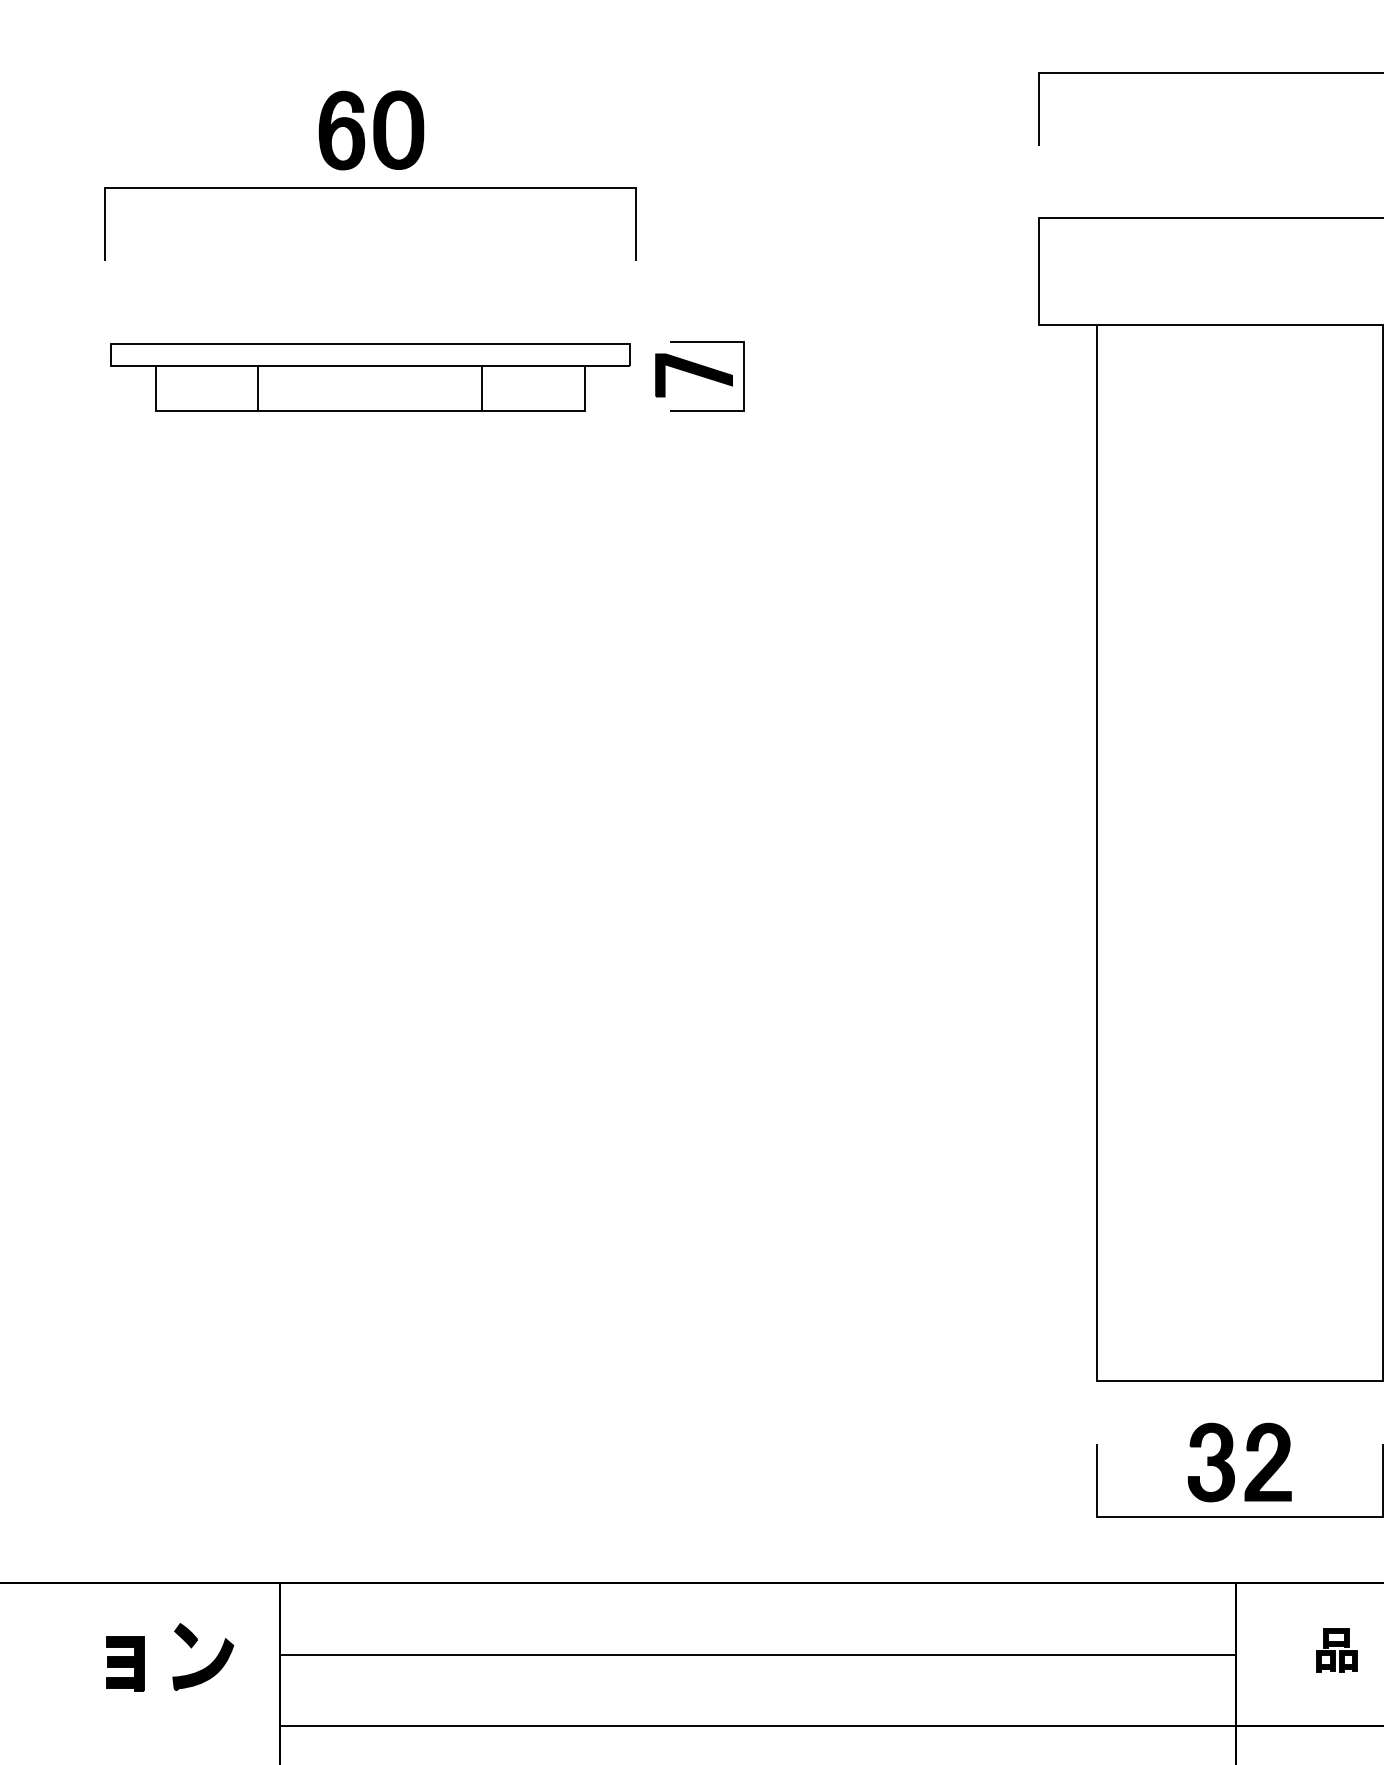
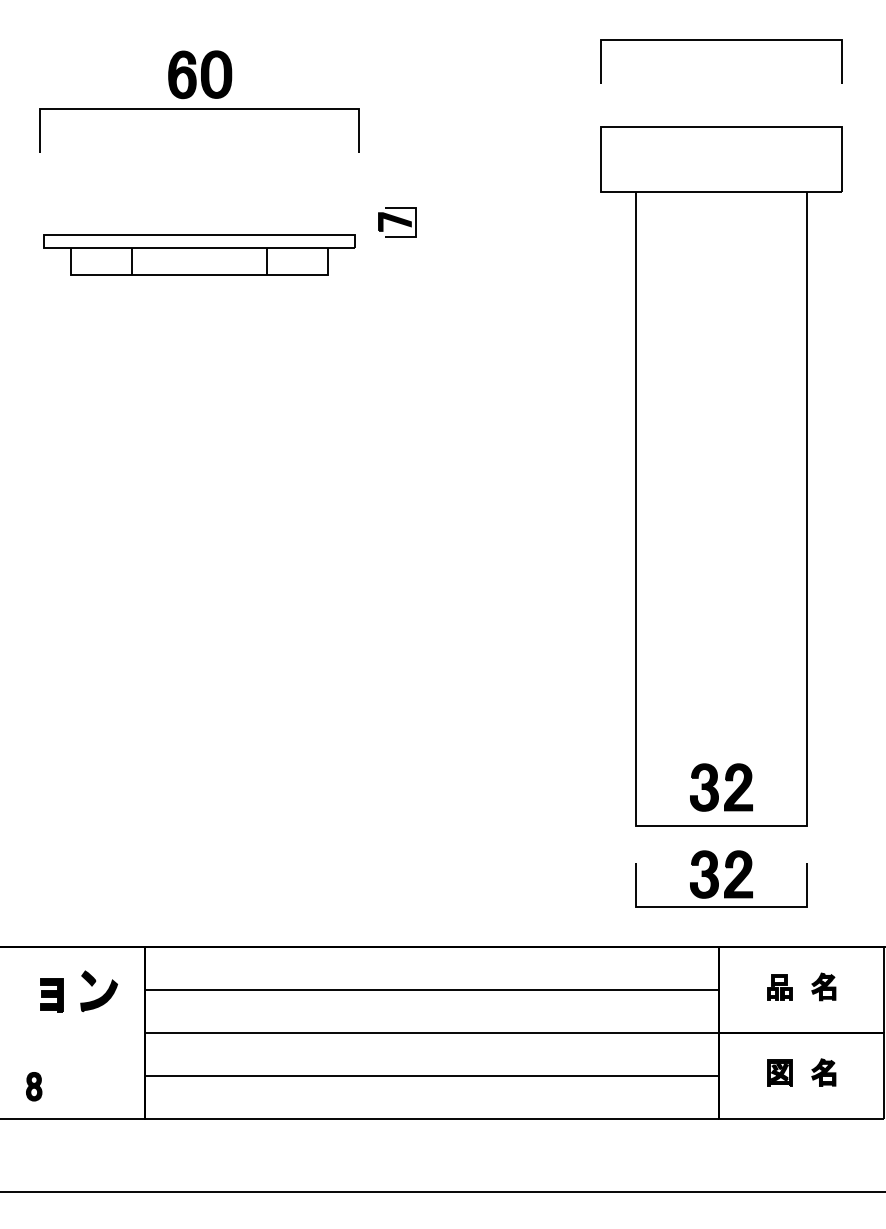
part: (370, 376) -> (199, 254), moved
part: (700, 376) -> (397, 222), size x0.7
part: (1239, 1317) -> (721, 787), added

